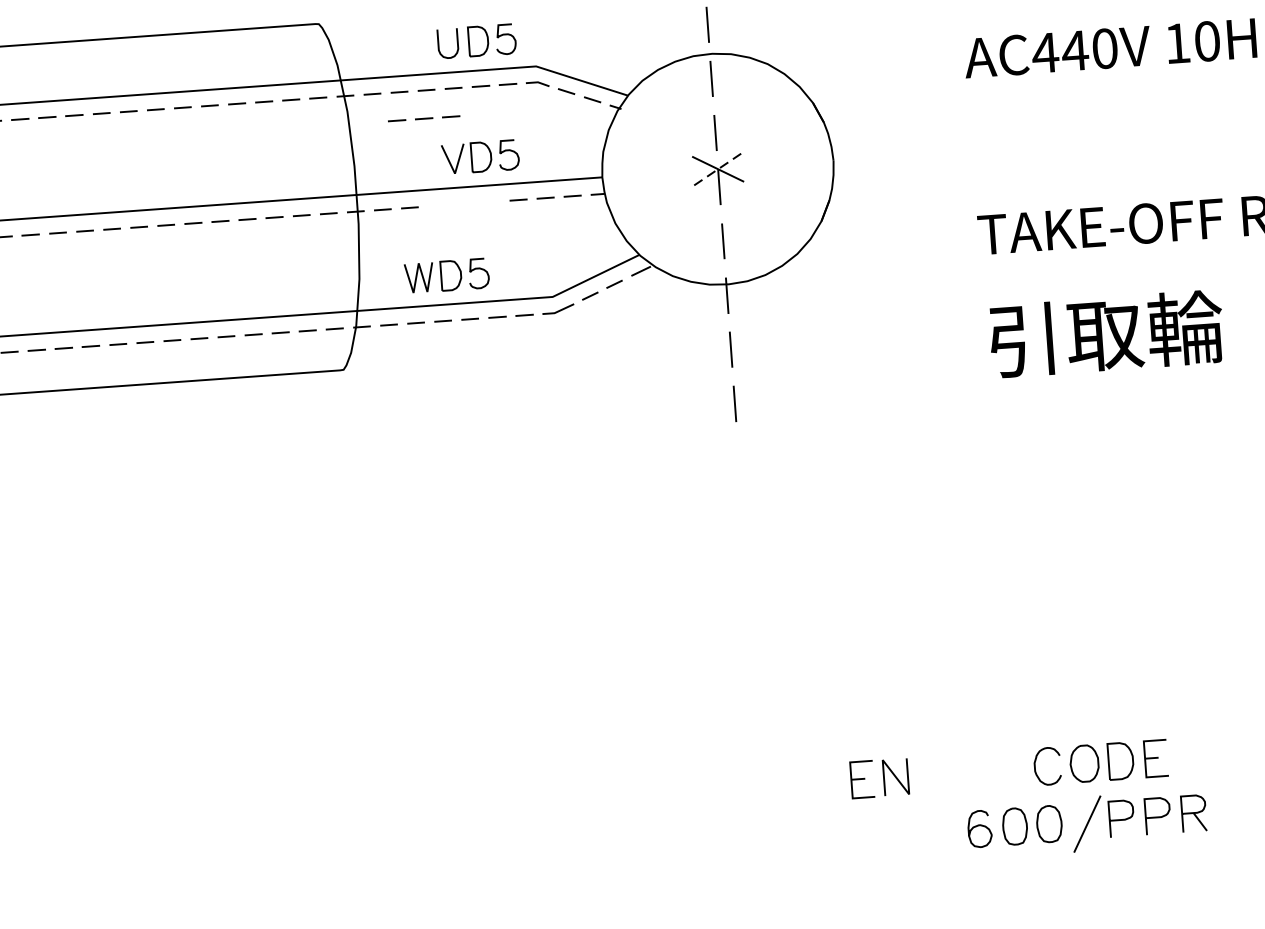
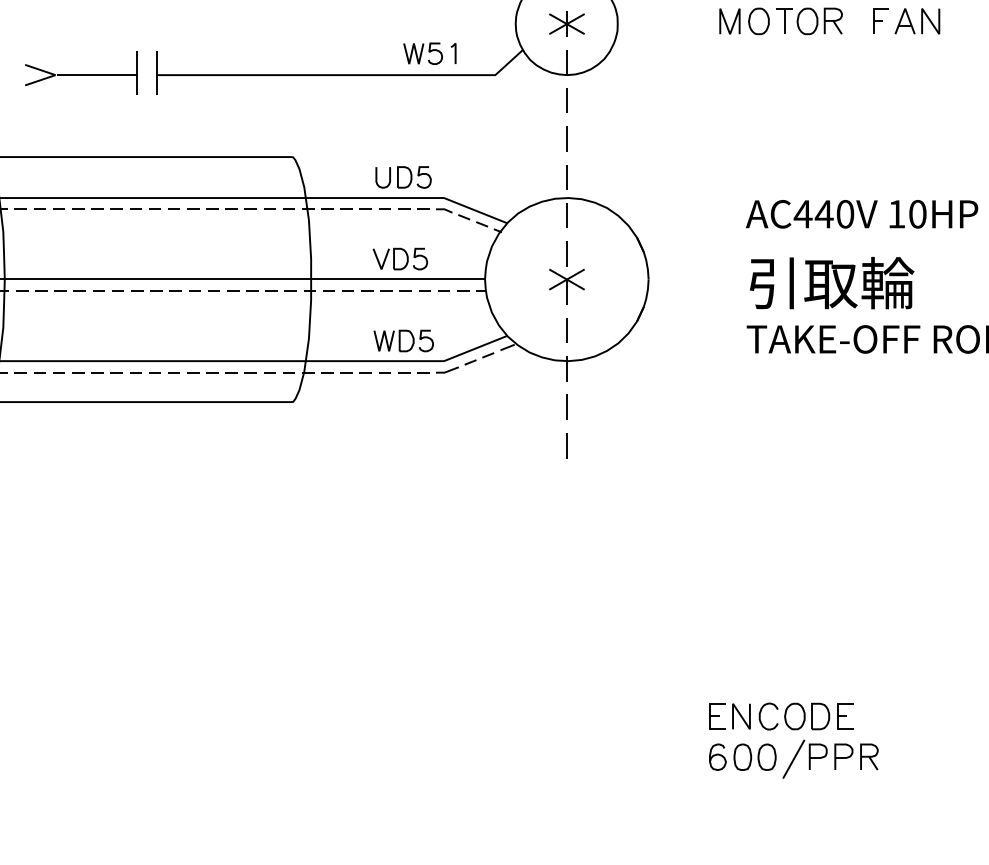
line: (423, 117) -> (386, 290), moved
line: (718, 169) -> (567, 279), dashed -> solid
part: (446, 275) -> (403, 340), moved
text: (1105, 334) -> (831, 283), moved
part: (879, 778) -> (729, 716), moved

